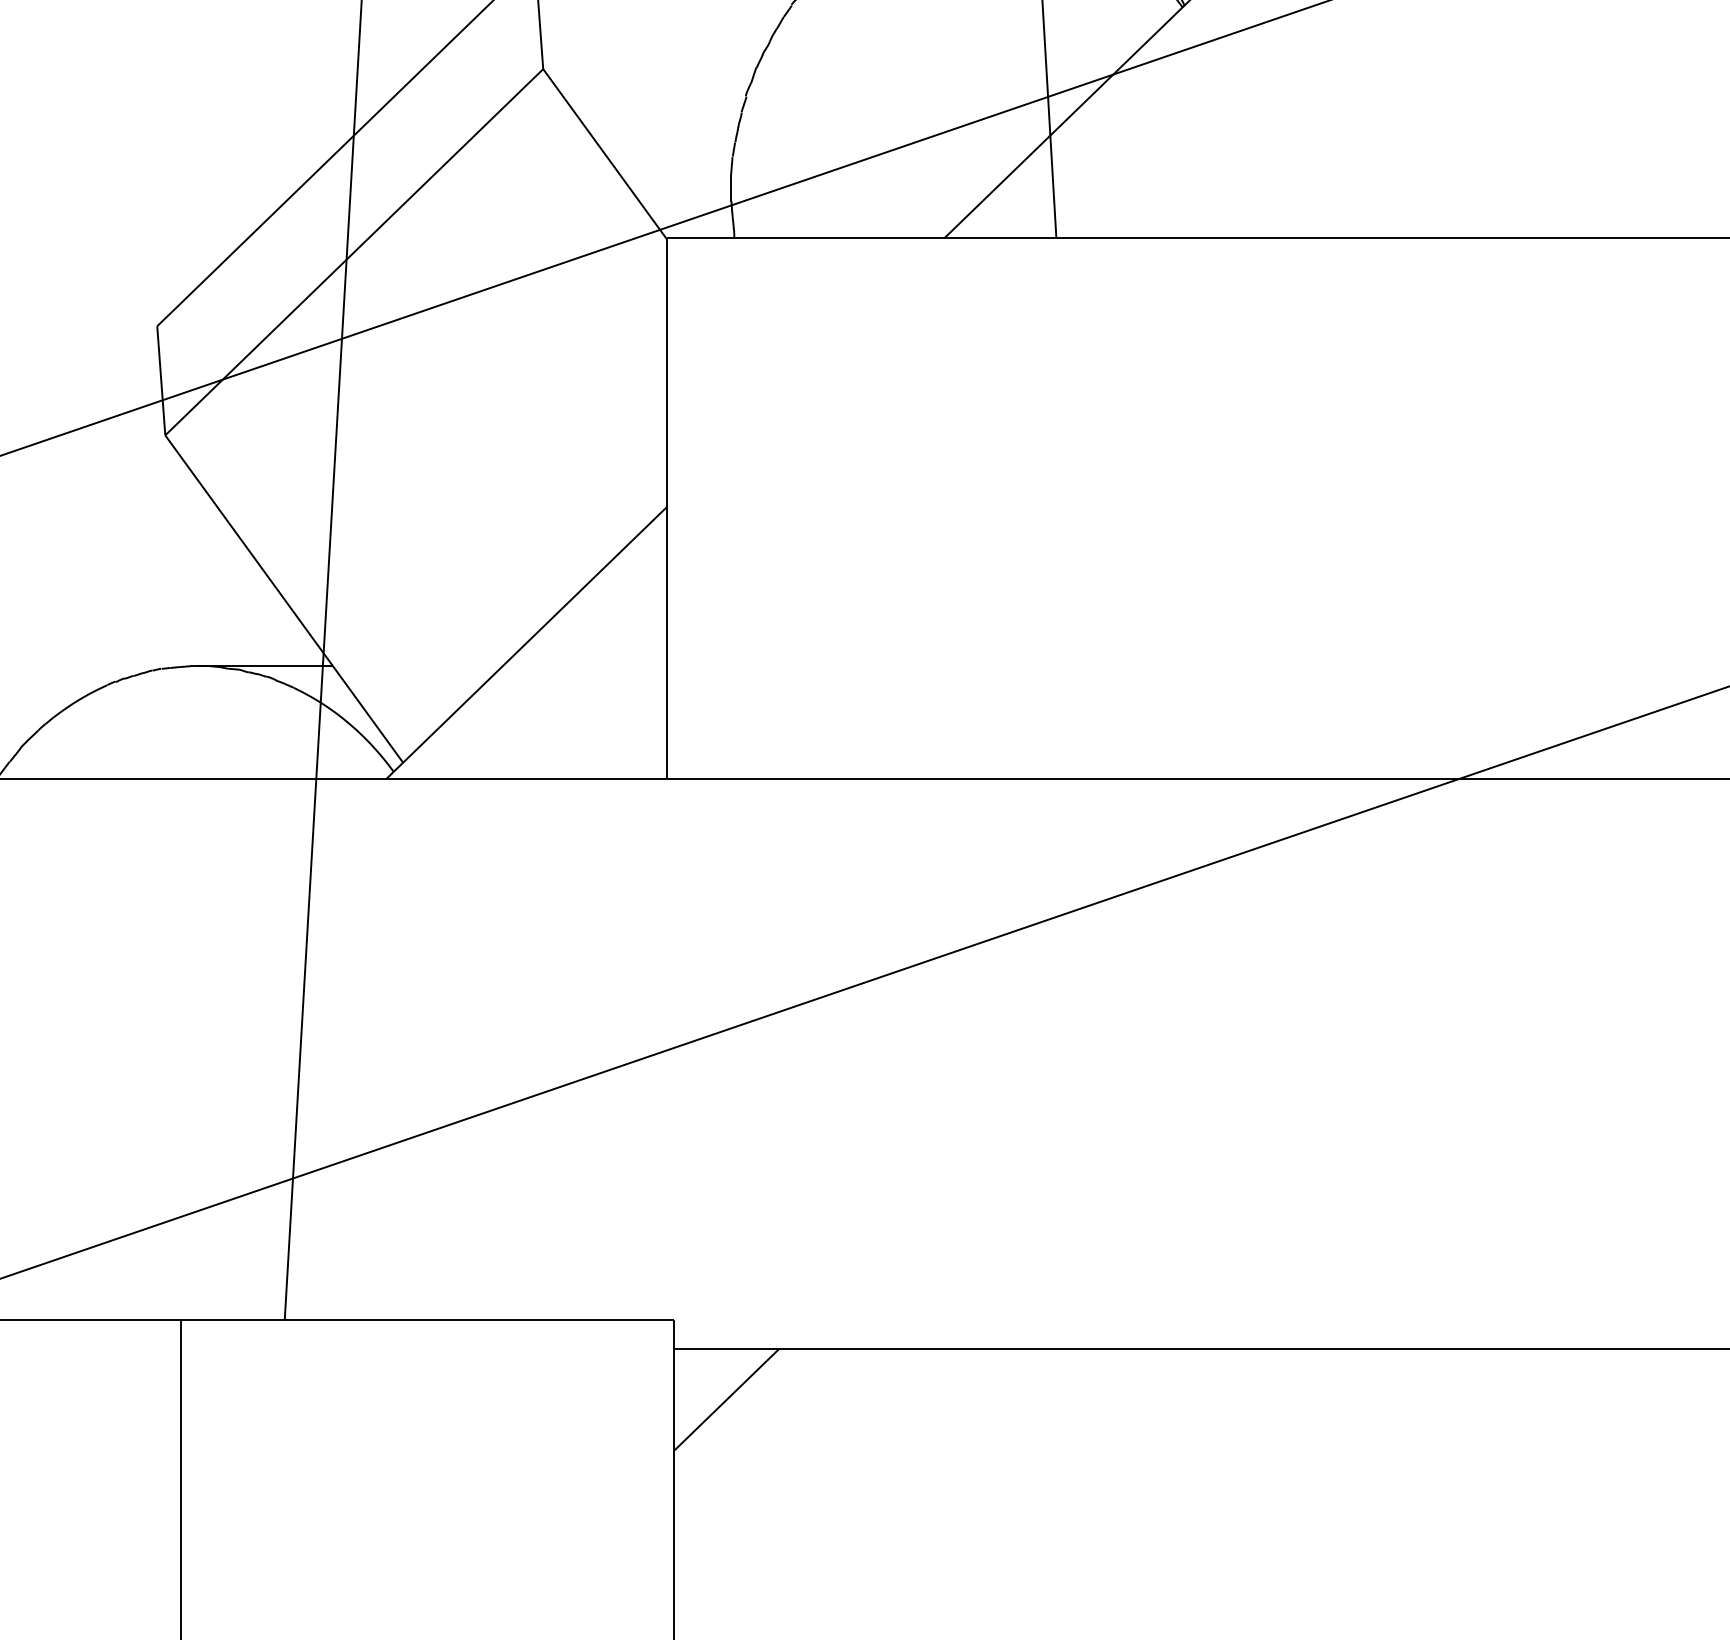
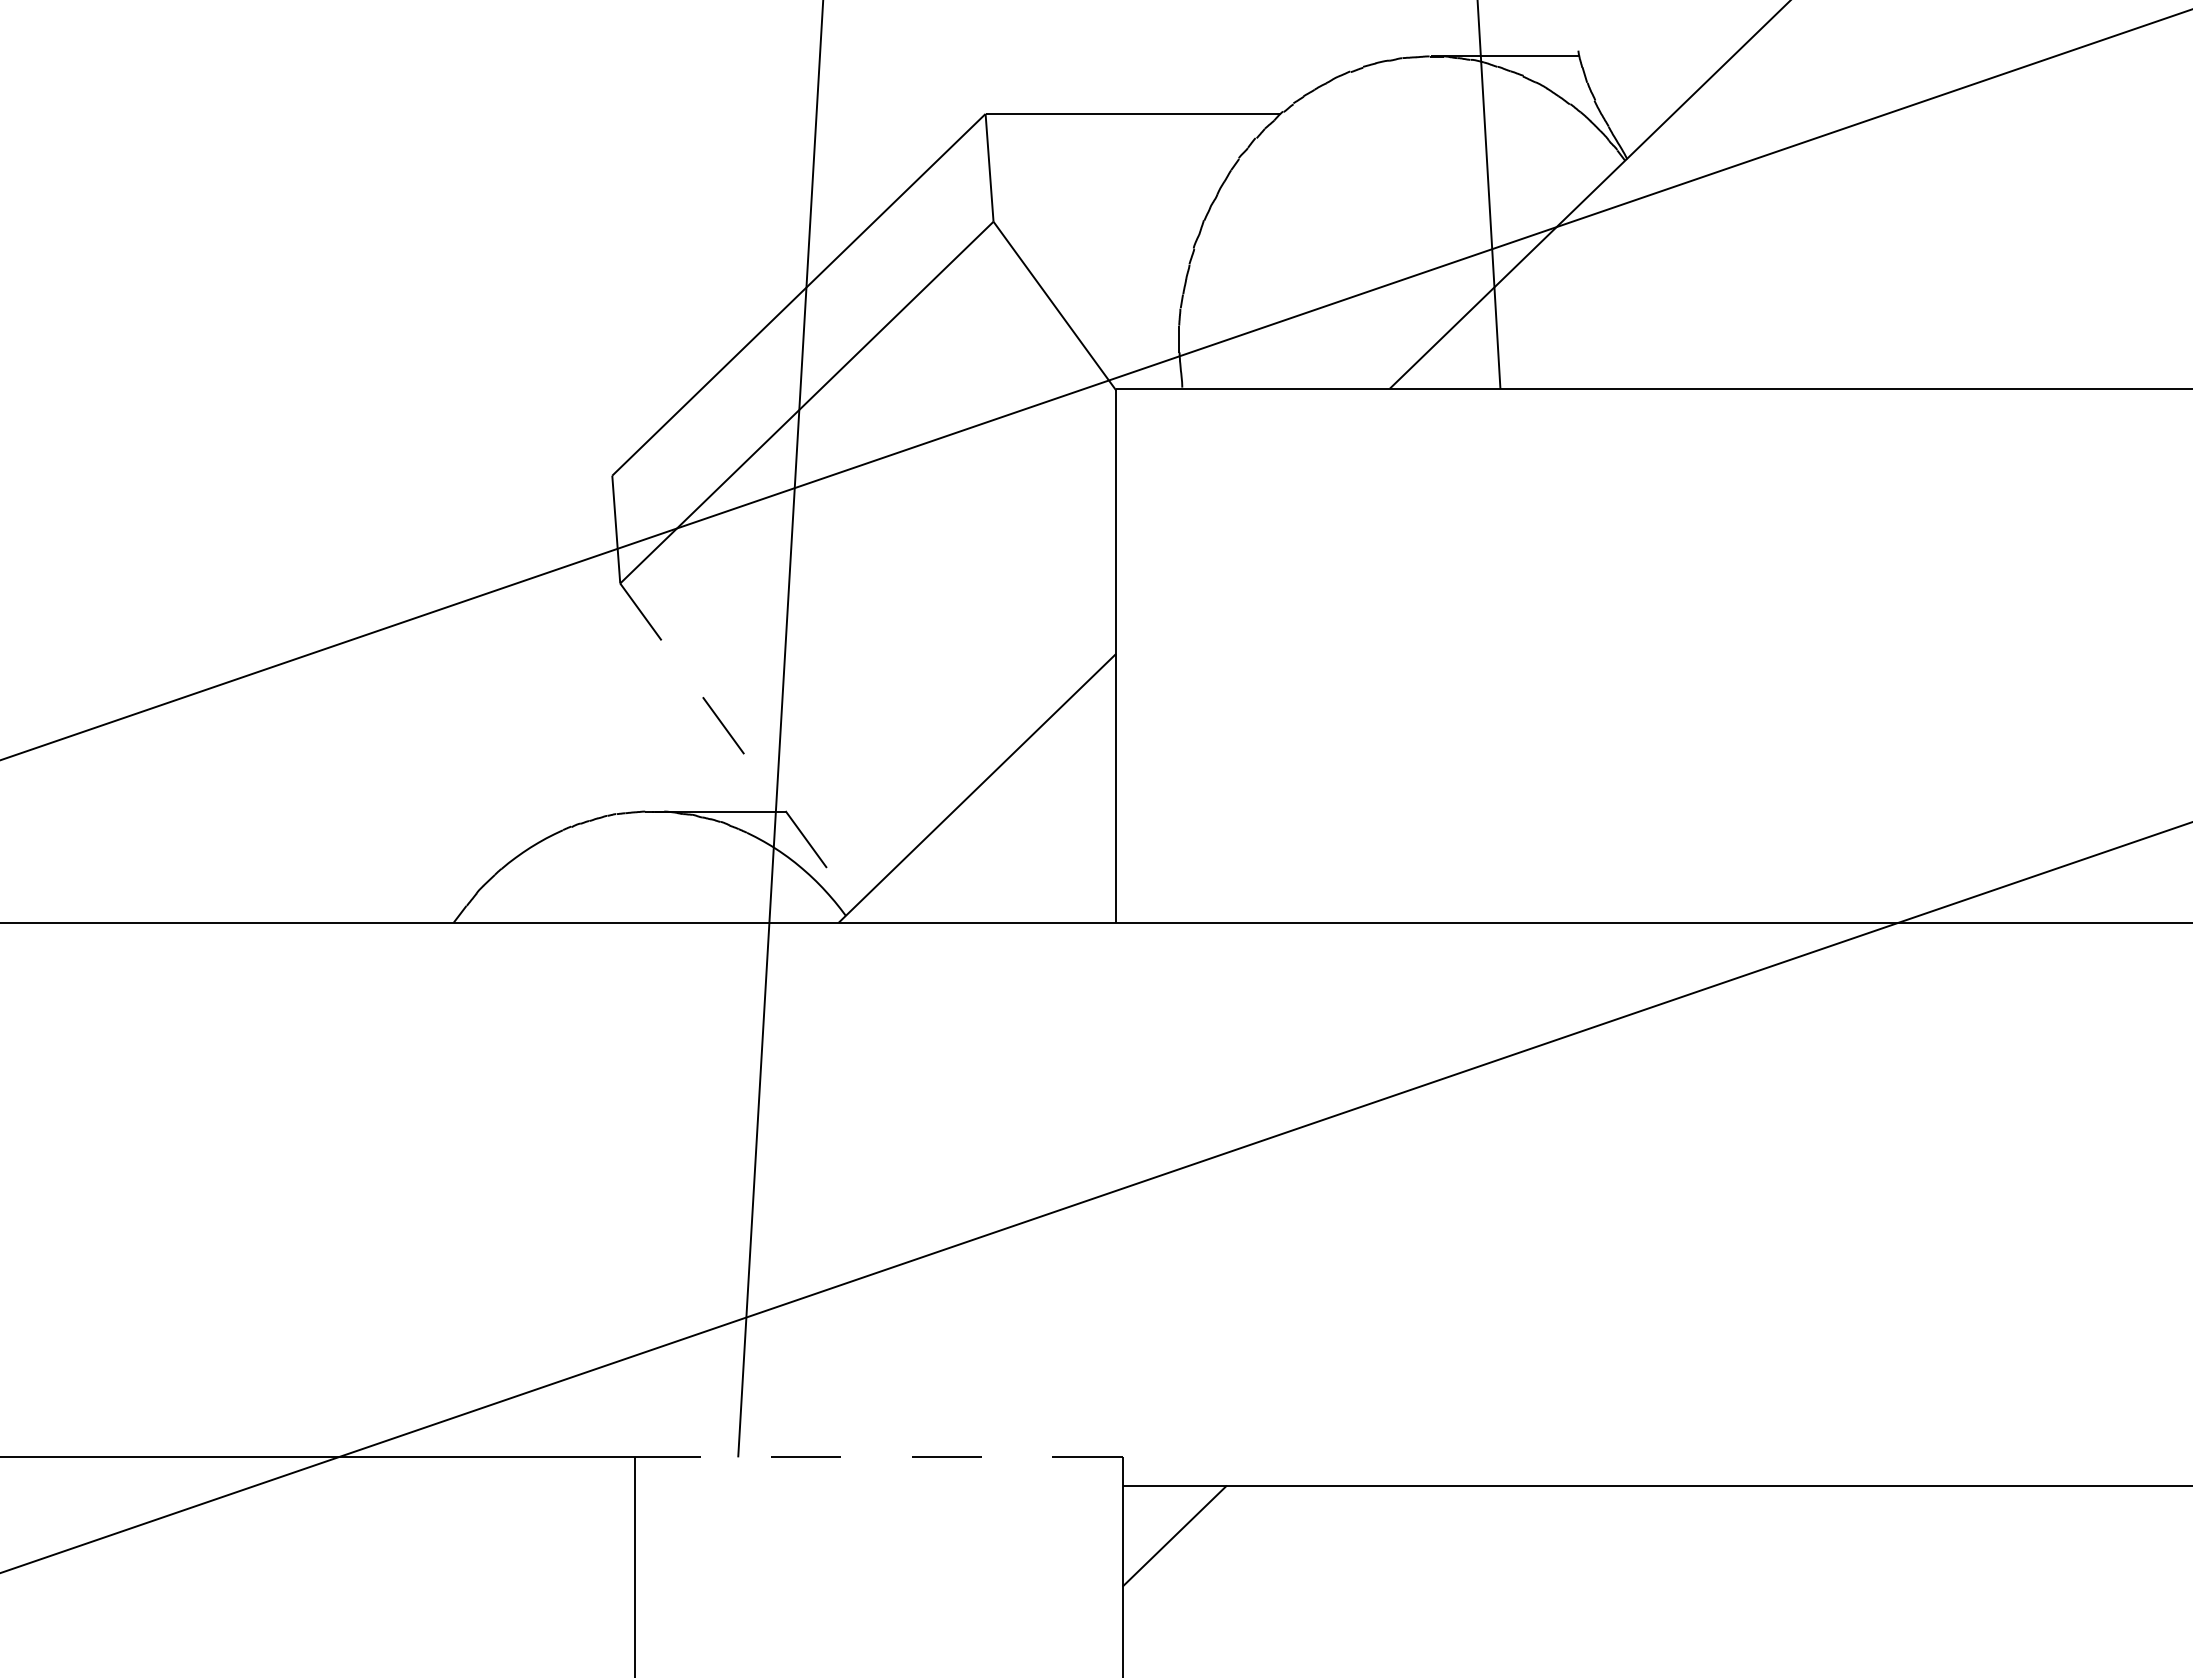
line: (284, 599) -> (737, 745), solid -> dashed
line: (426, 1320) -> (878, 1457), solid -> dashed

